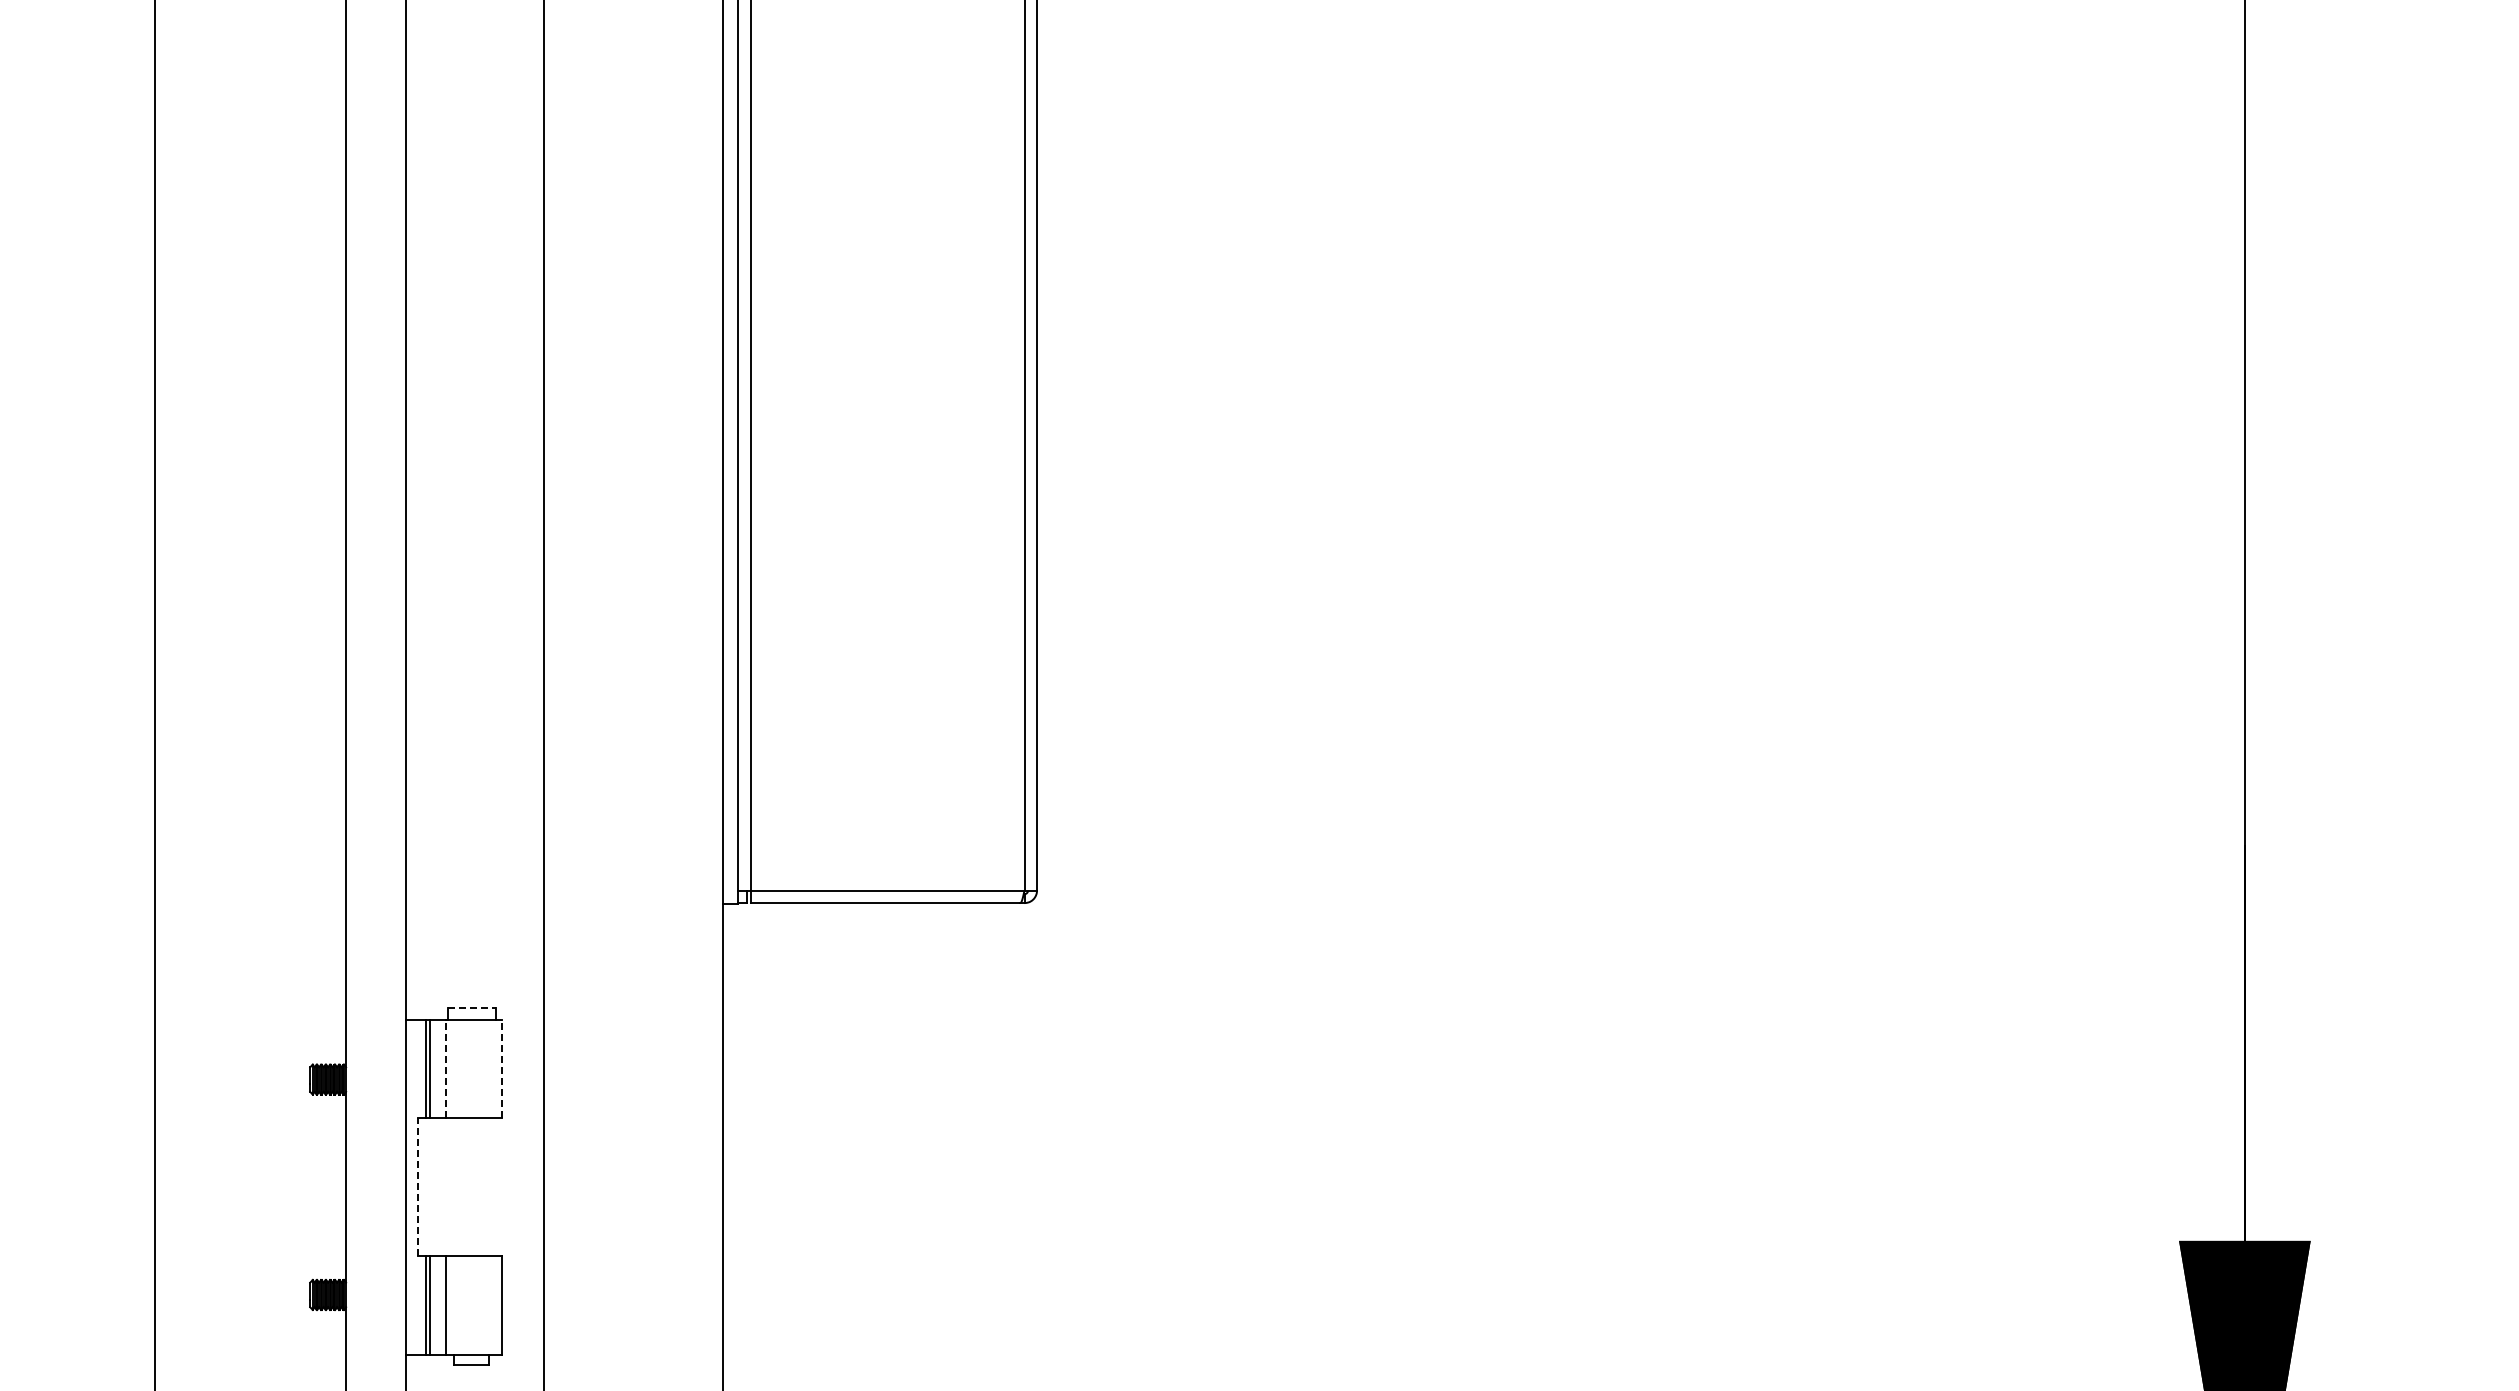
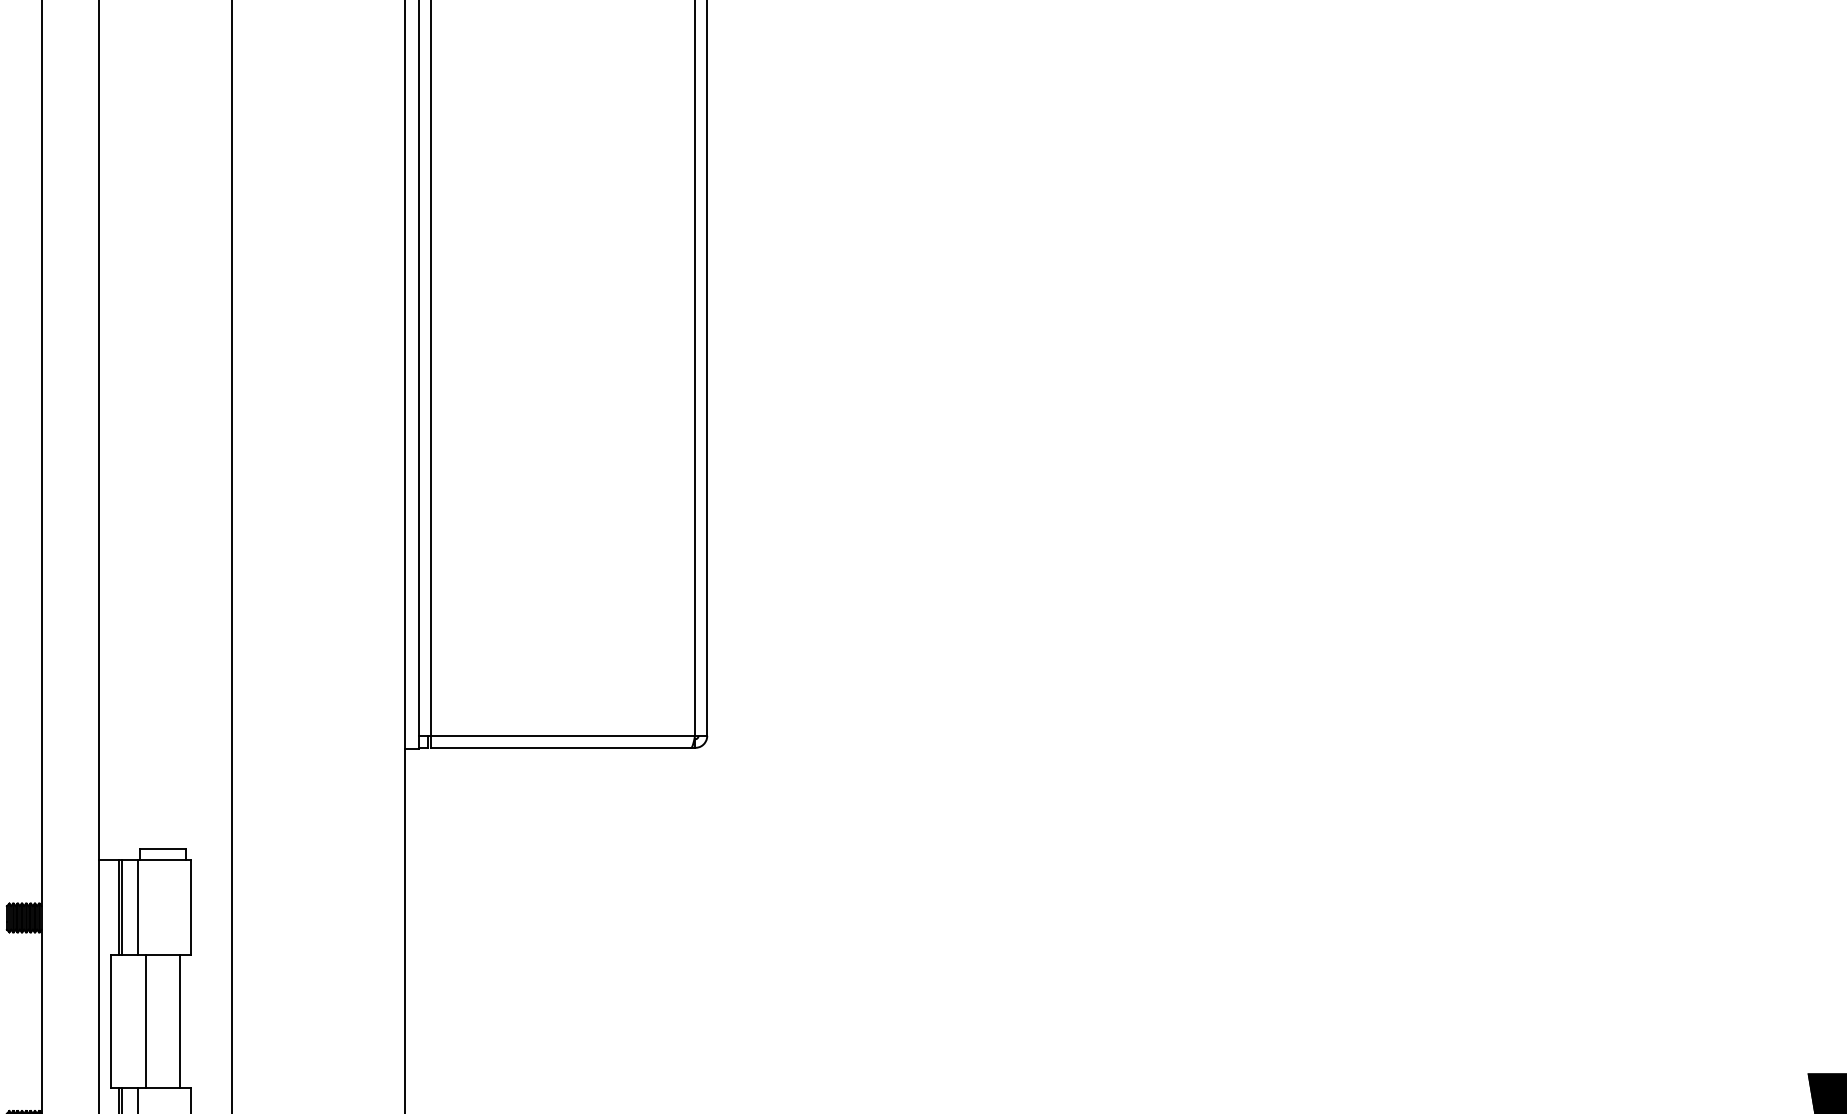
line: (471, 1007) -> (162, 848), dashed -> solid
line: (445, 1068) -> (137, 907), dashed -> solid
line: (501, 1068) -> (191, 907), dashed -> solid
line: (417, 1187) -> (110, 1021), dashed -> solid
line: (454, 1187) -> (145, 1021), added
line: (489, 1187) -> (179, 1021), added

